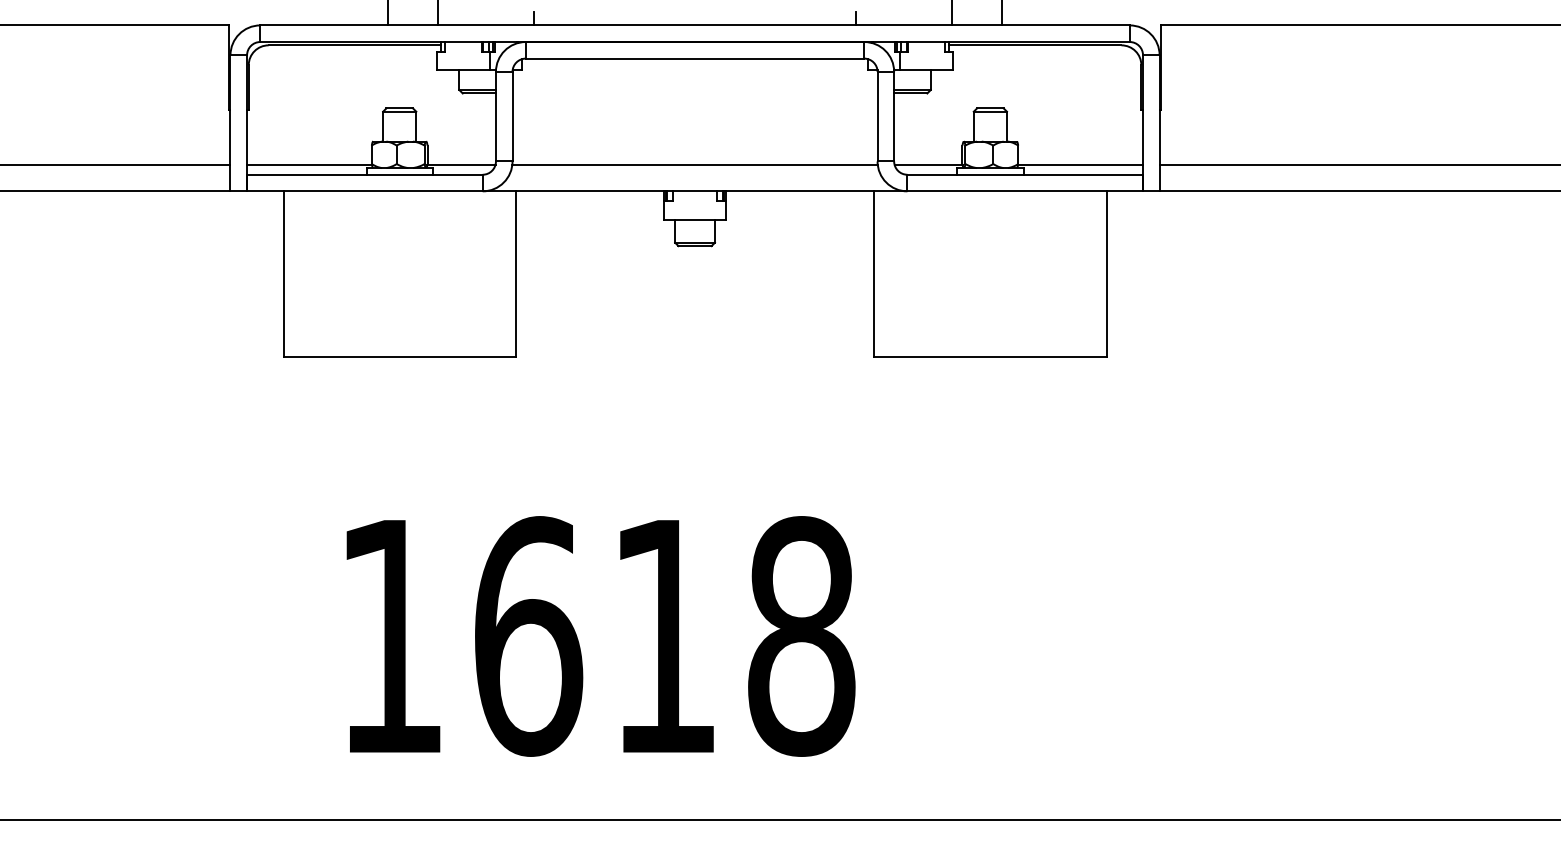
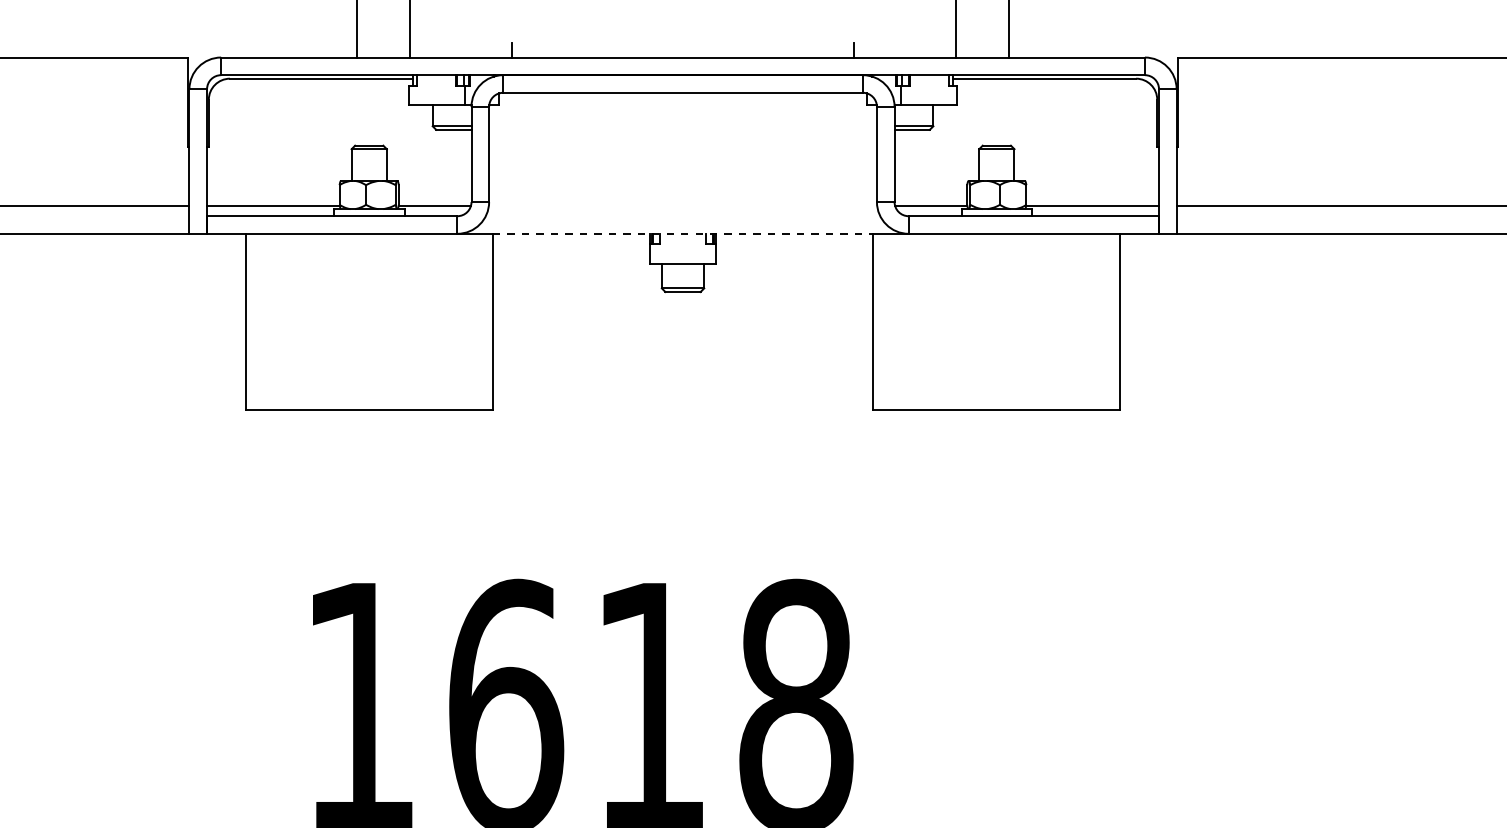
line: (694, 164) -> (682, 205), removed
line: (695, 191) -> (683, 233), solid -> dashed

